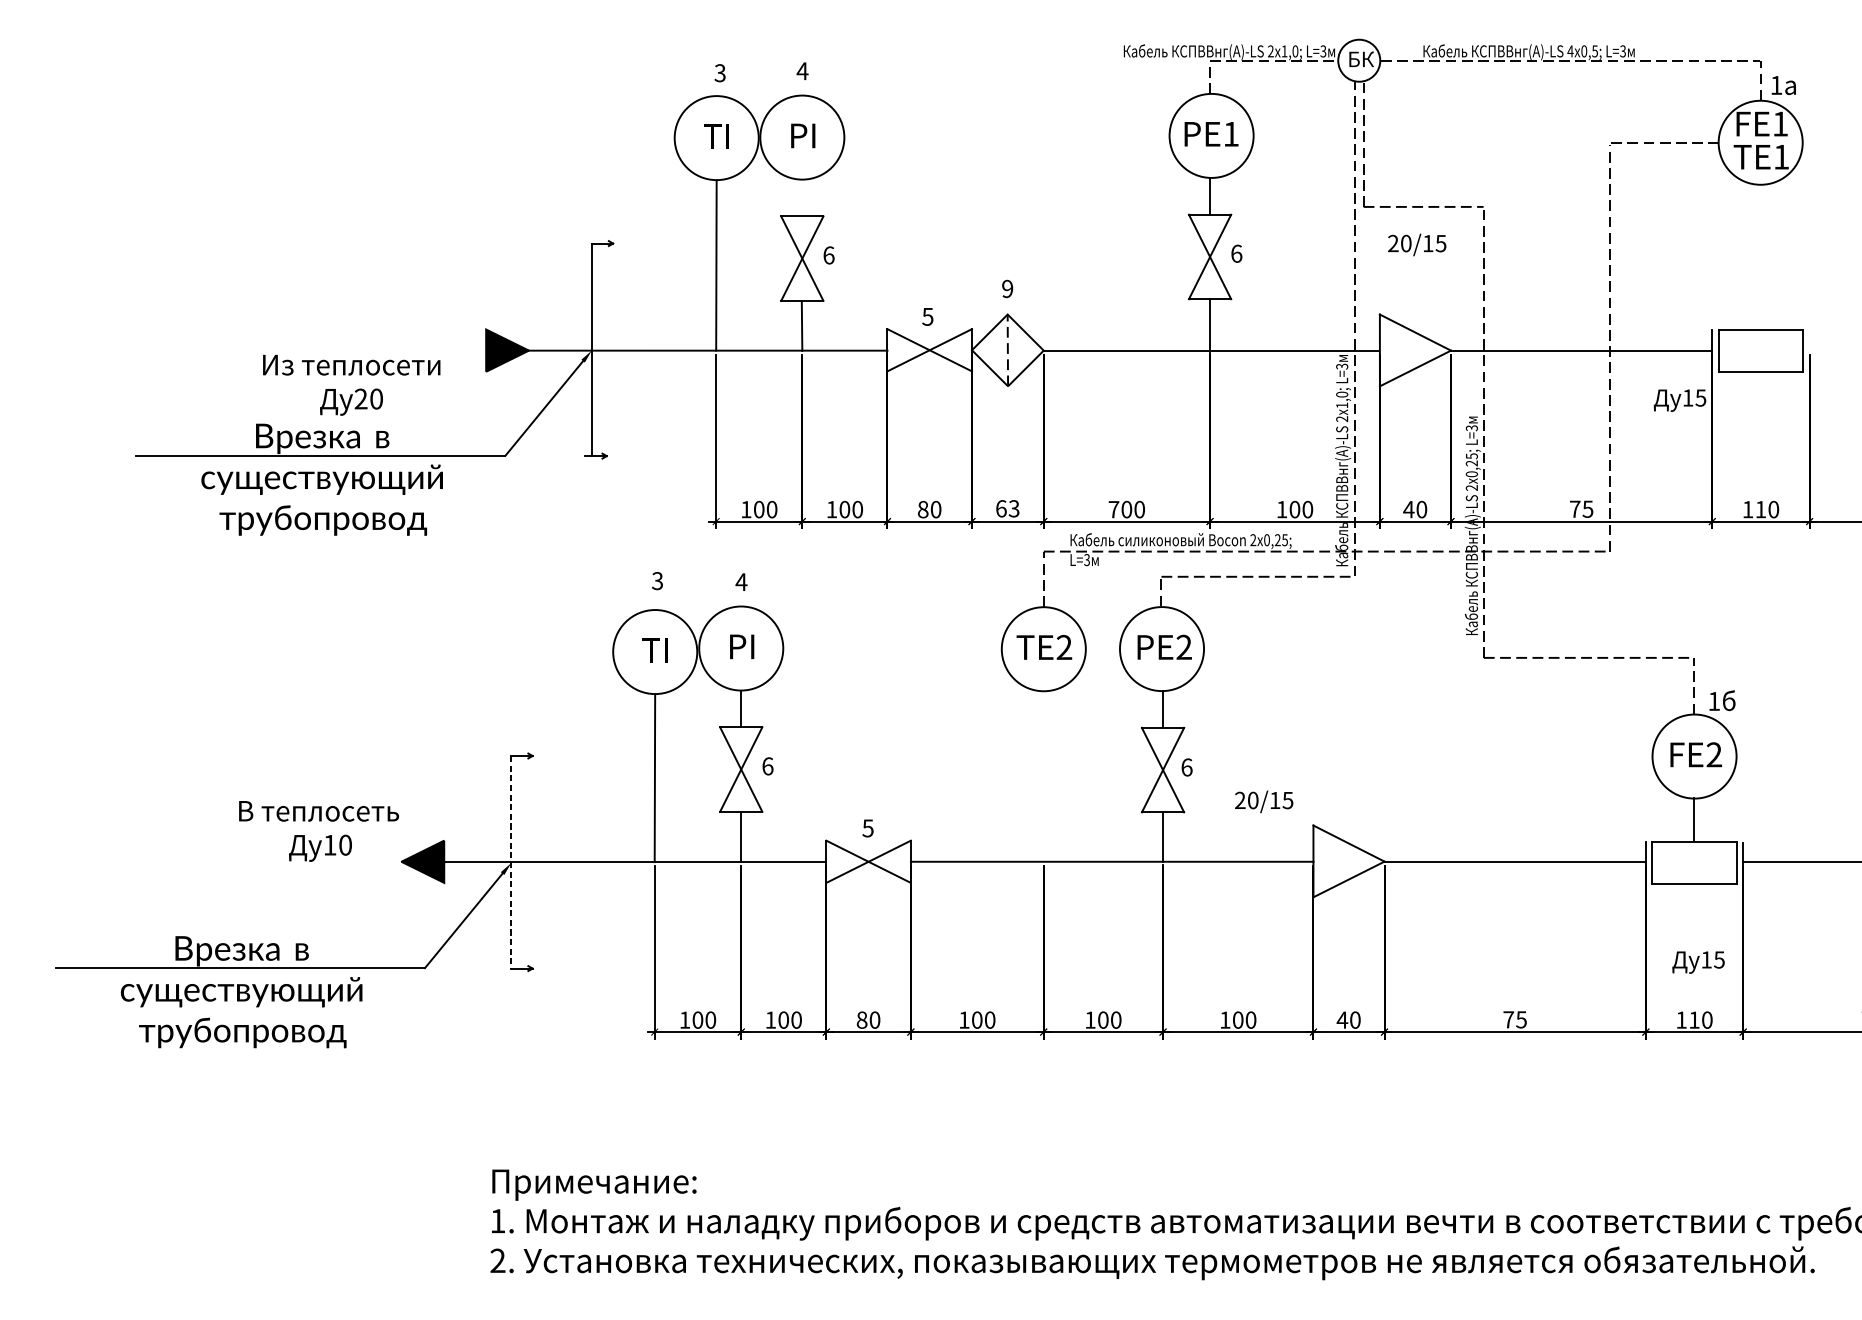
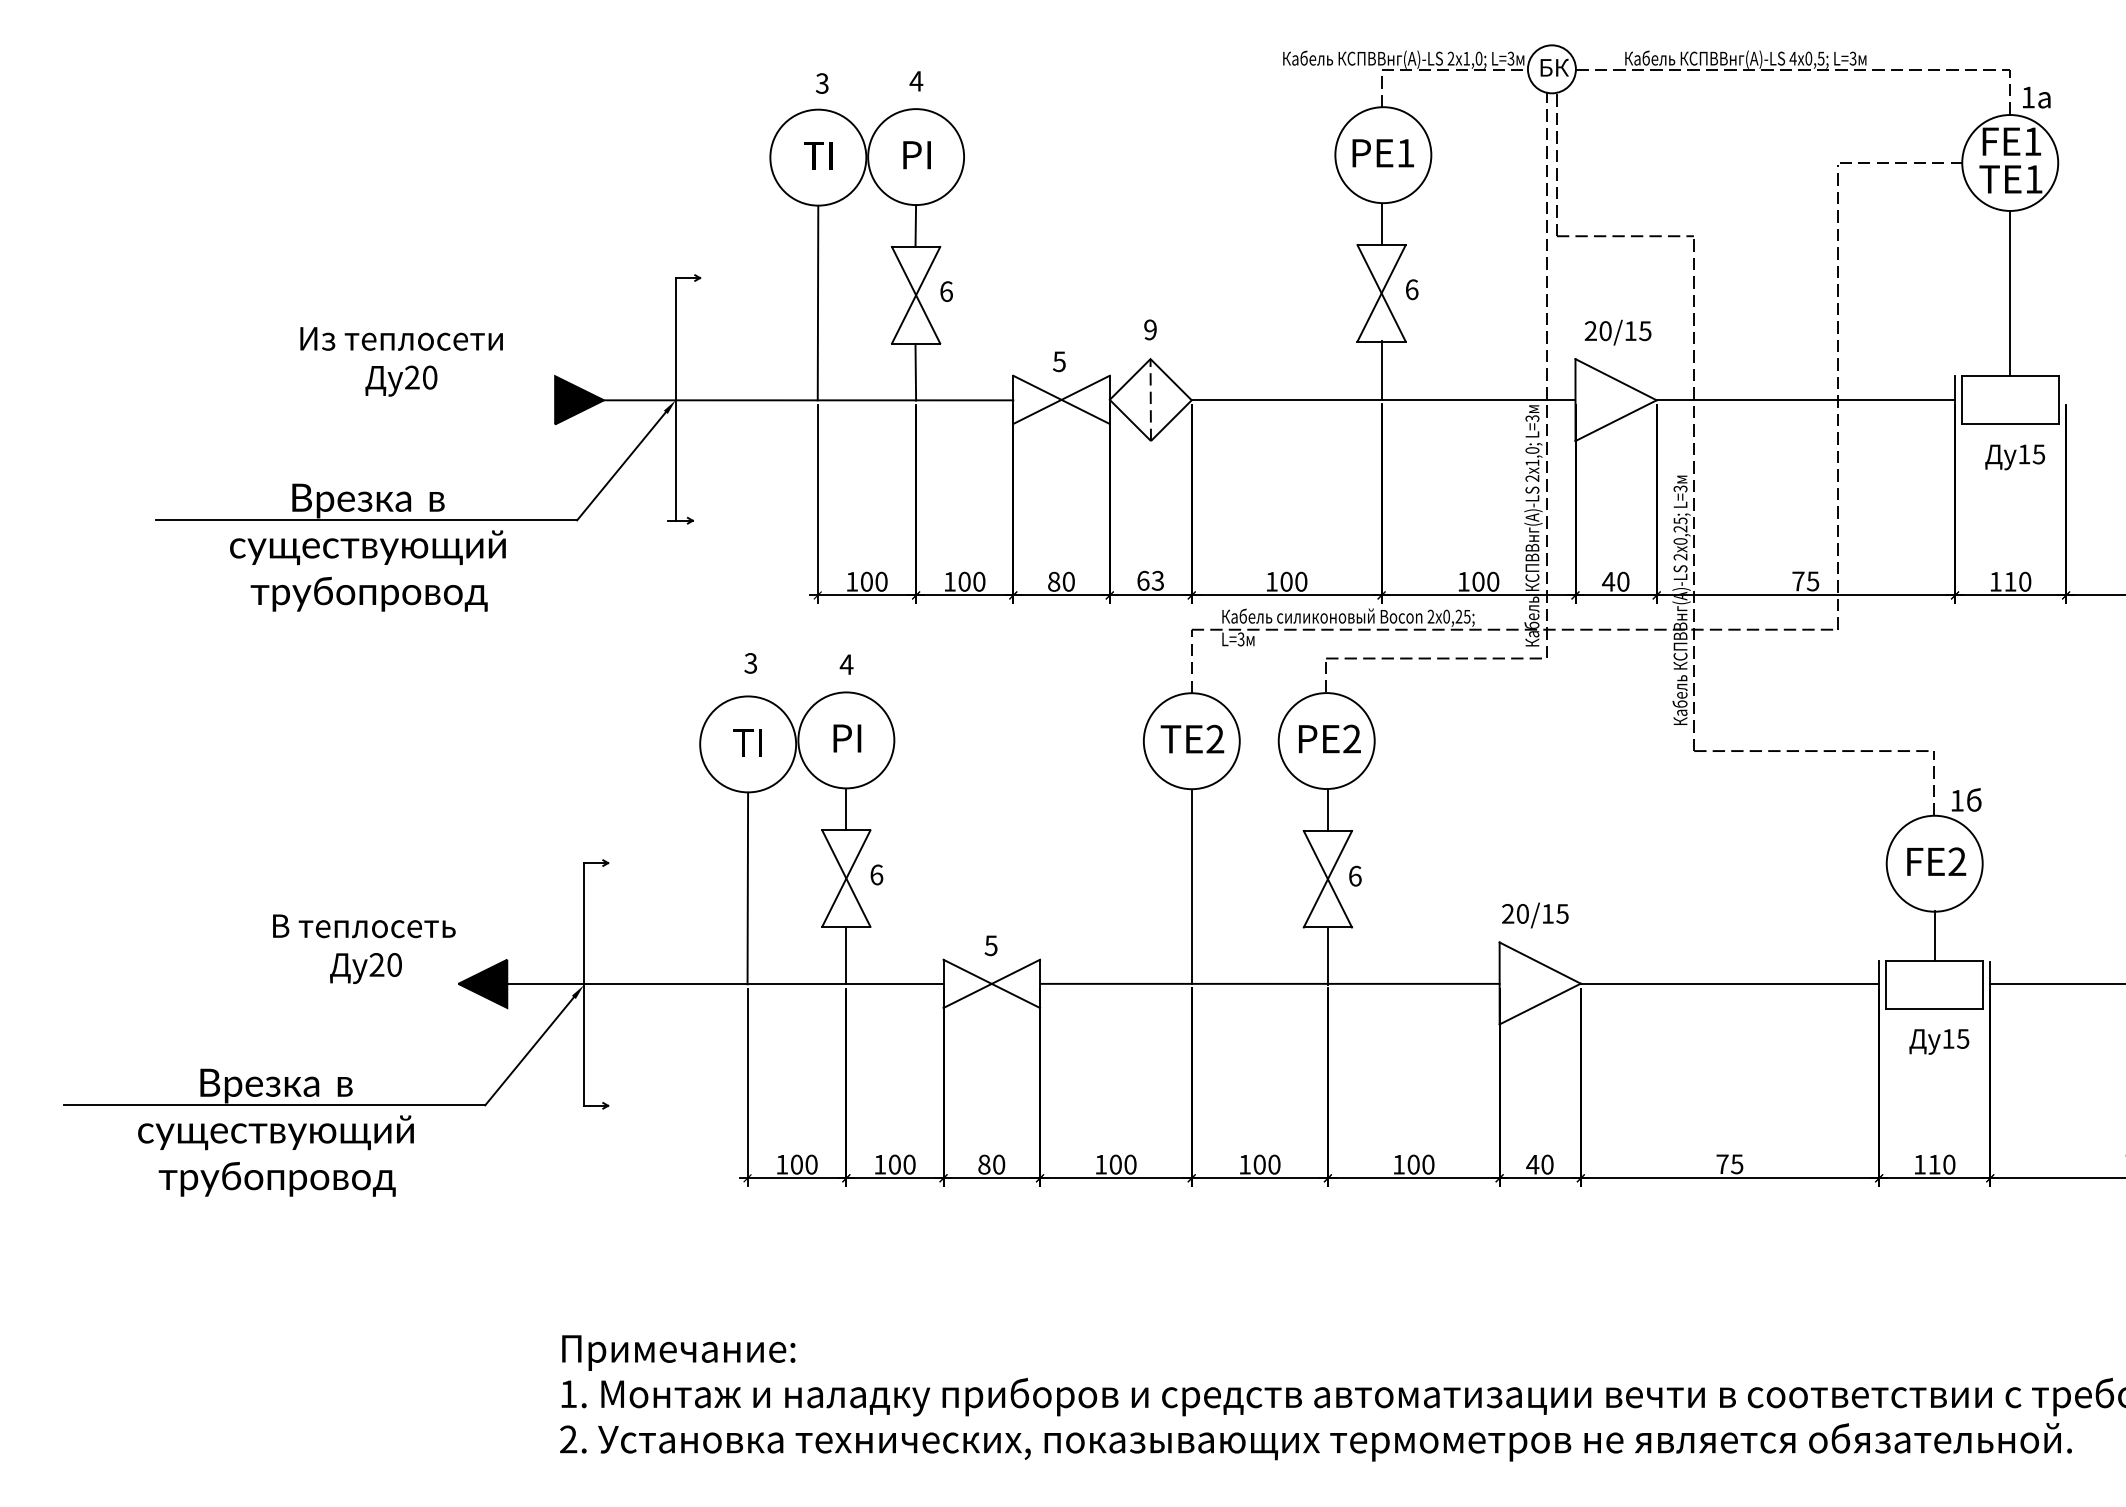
line: (801, 197) -> (915, 225), added
text: (1416, 244) -> (1617, 332), moved
line: (1760, 257) -> (2010, 293), added
text: (351, 384) -> (401, 361), moved
text: (1679, 400) -> (2014, 457), moved
text: (1113, 509) -> (1271, 581), 700 -> 100
line: (1043, 776) -> (1191, 886), added
text: (1264, 801) -> (1535, 915), moved
text: (329, 844) -> (376, 964), 10 -> 20
line: (511, 862) -> (583, 984), dashed -> solid
text: (1698, 962) -> (1939, 1041), moved

